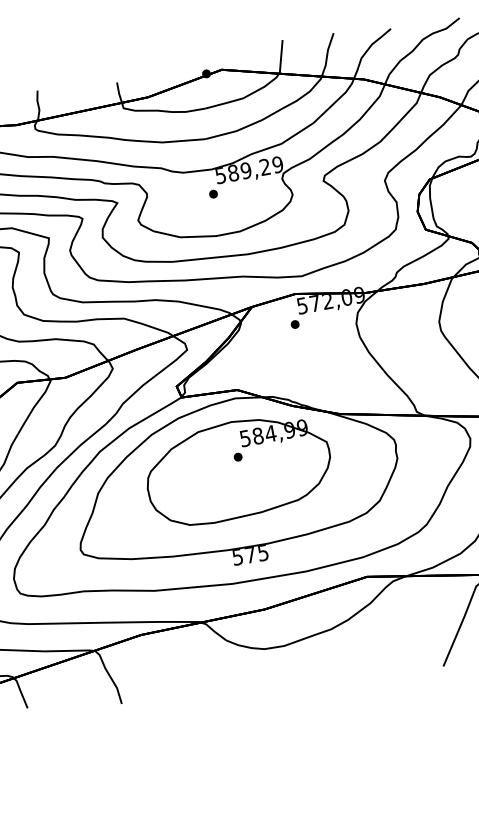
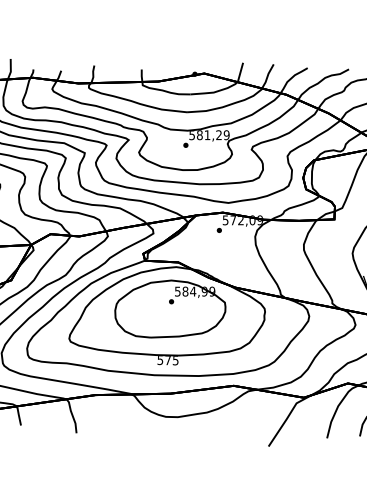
text: (246, 171) -> (207, 135), 589,29 -> 581,29

